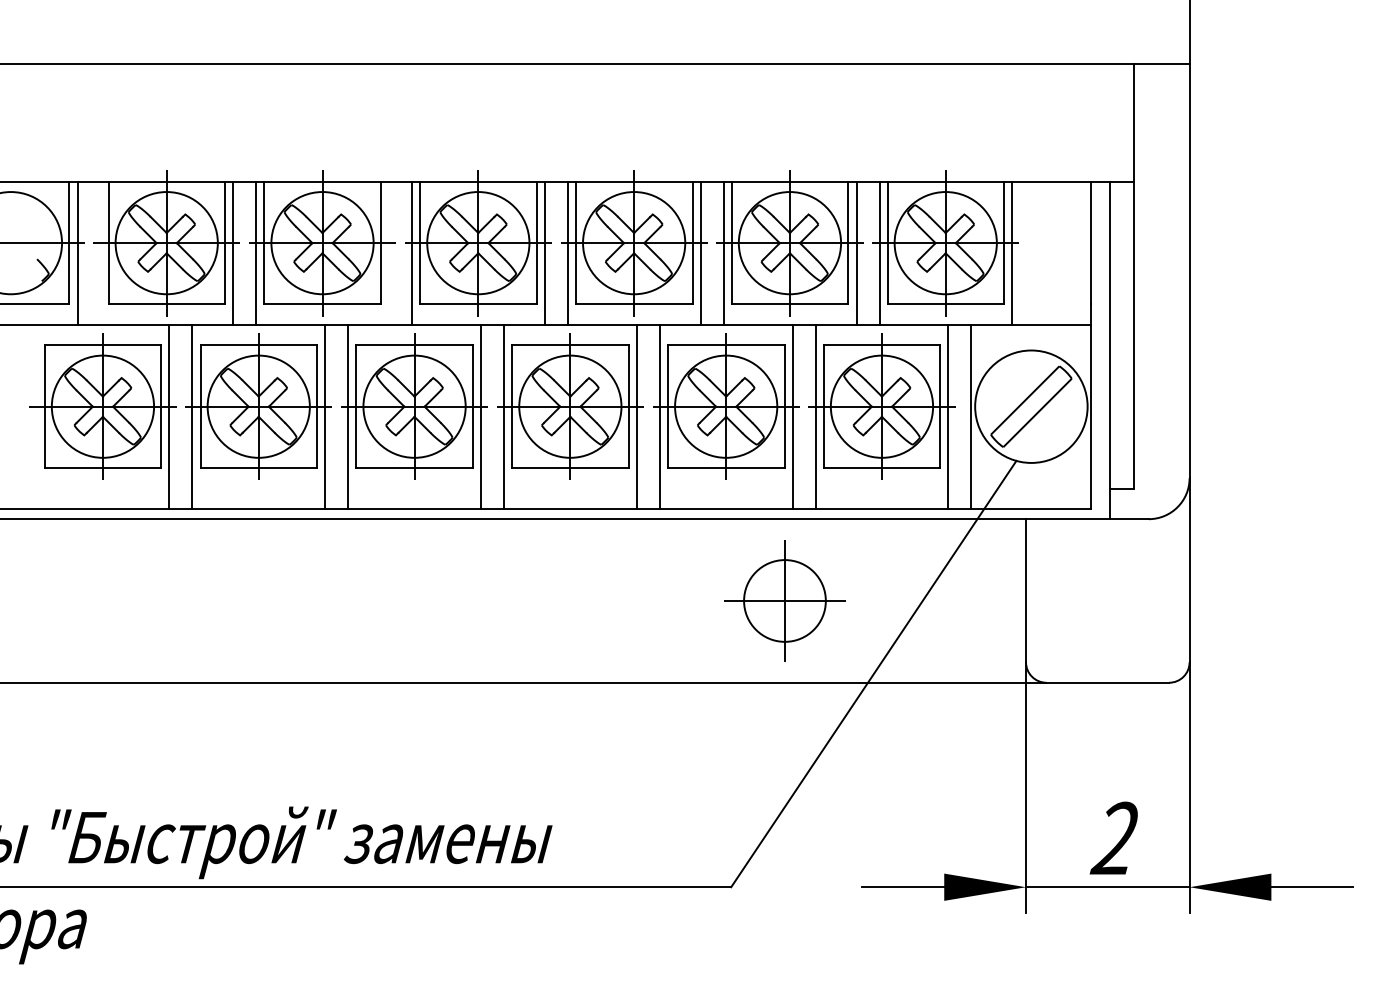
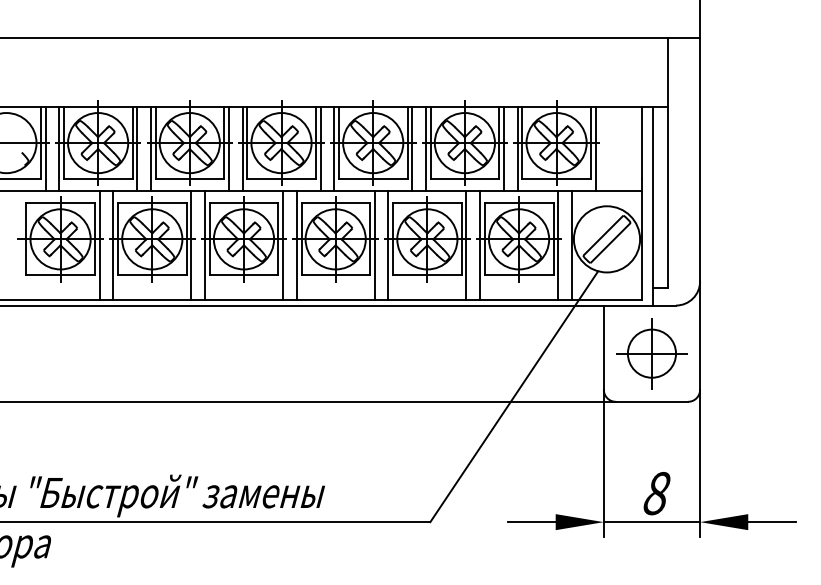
line: (101, 254) -> (59, 149), added
line: (389, 254) -> (229, 149), added
part: (784, 600) -> (651, 353), moved
text: (1113, 838) -> (655, 493), 2 -> 8

